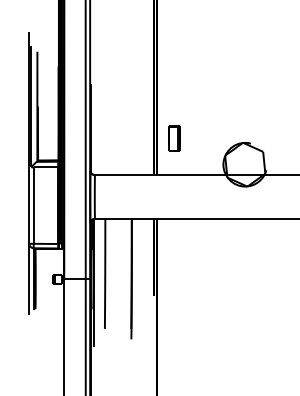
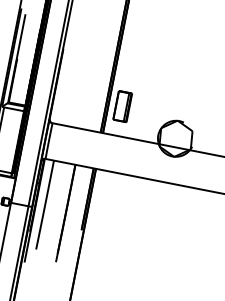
part: (174, 138) -> (122, 106), size x1.43

